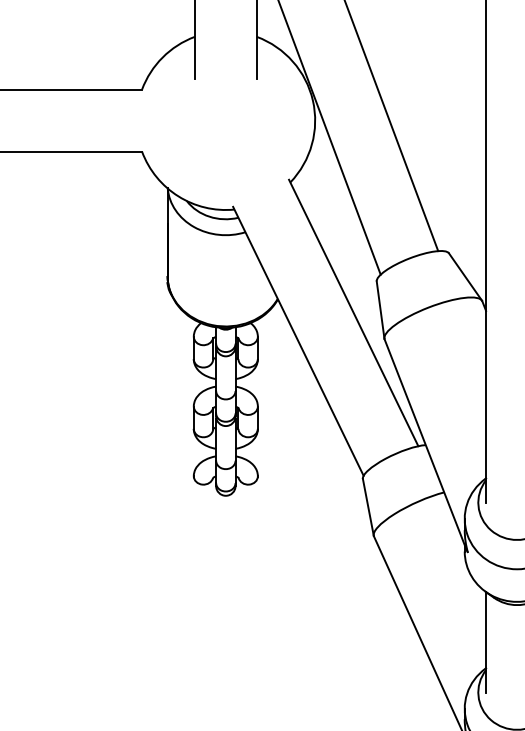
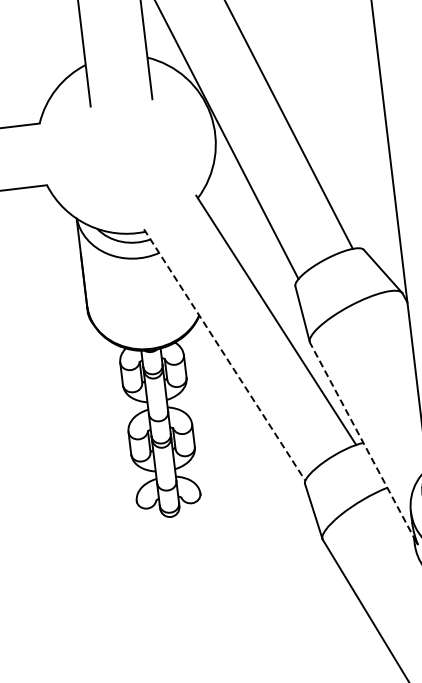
line: (298, 341) -> (224, 355), solid -> dashed
line: (425, 444) -> (363, 442), solid -> dashed

